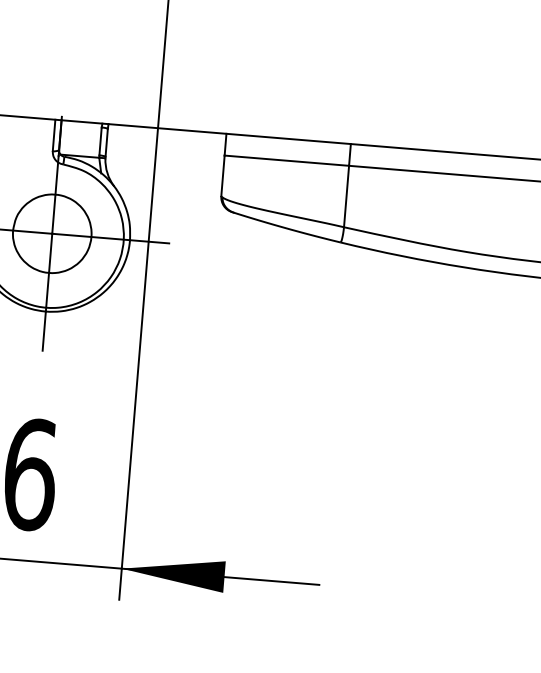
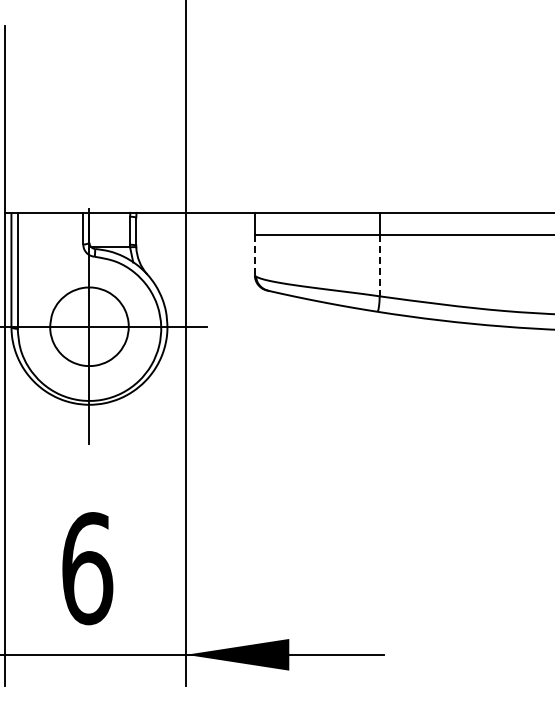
line: (222, 175) -> (254, 254), solid -> dashed
line: (346, 196) -> (379, 265), solid -> dashed

